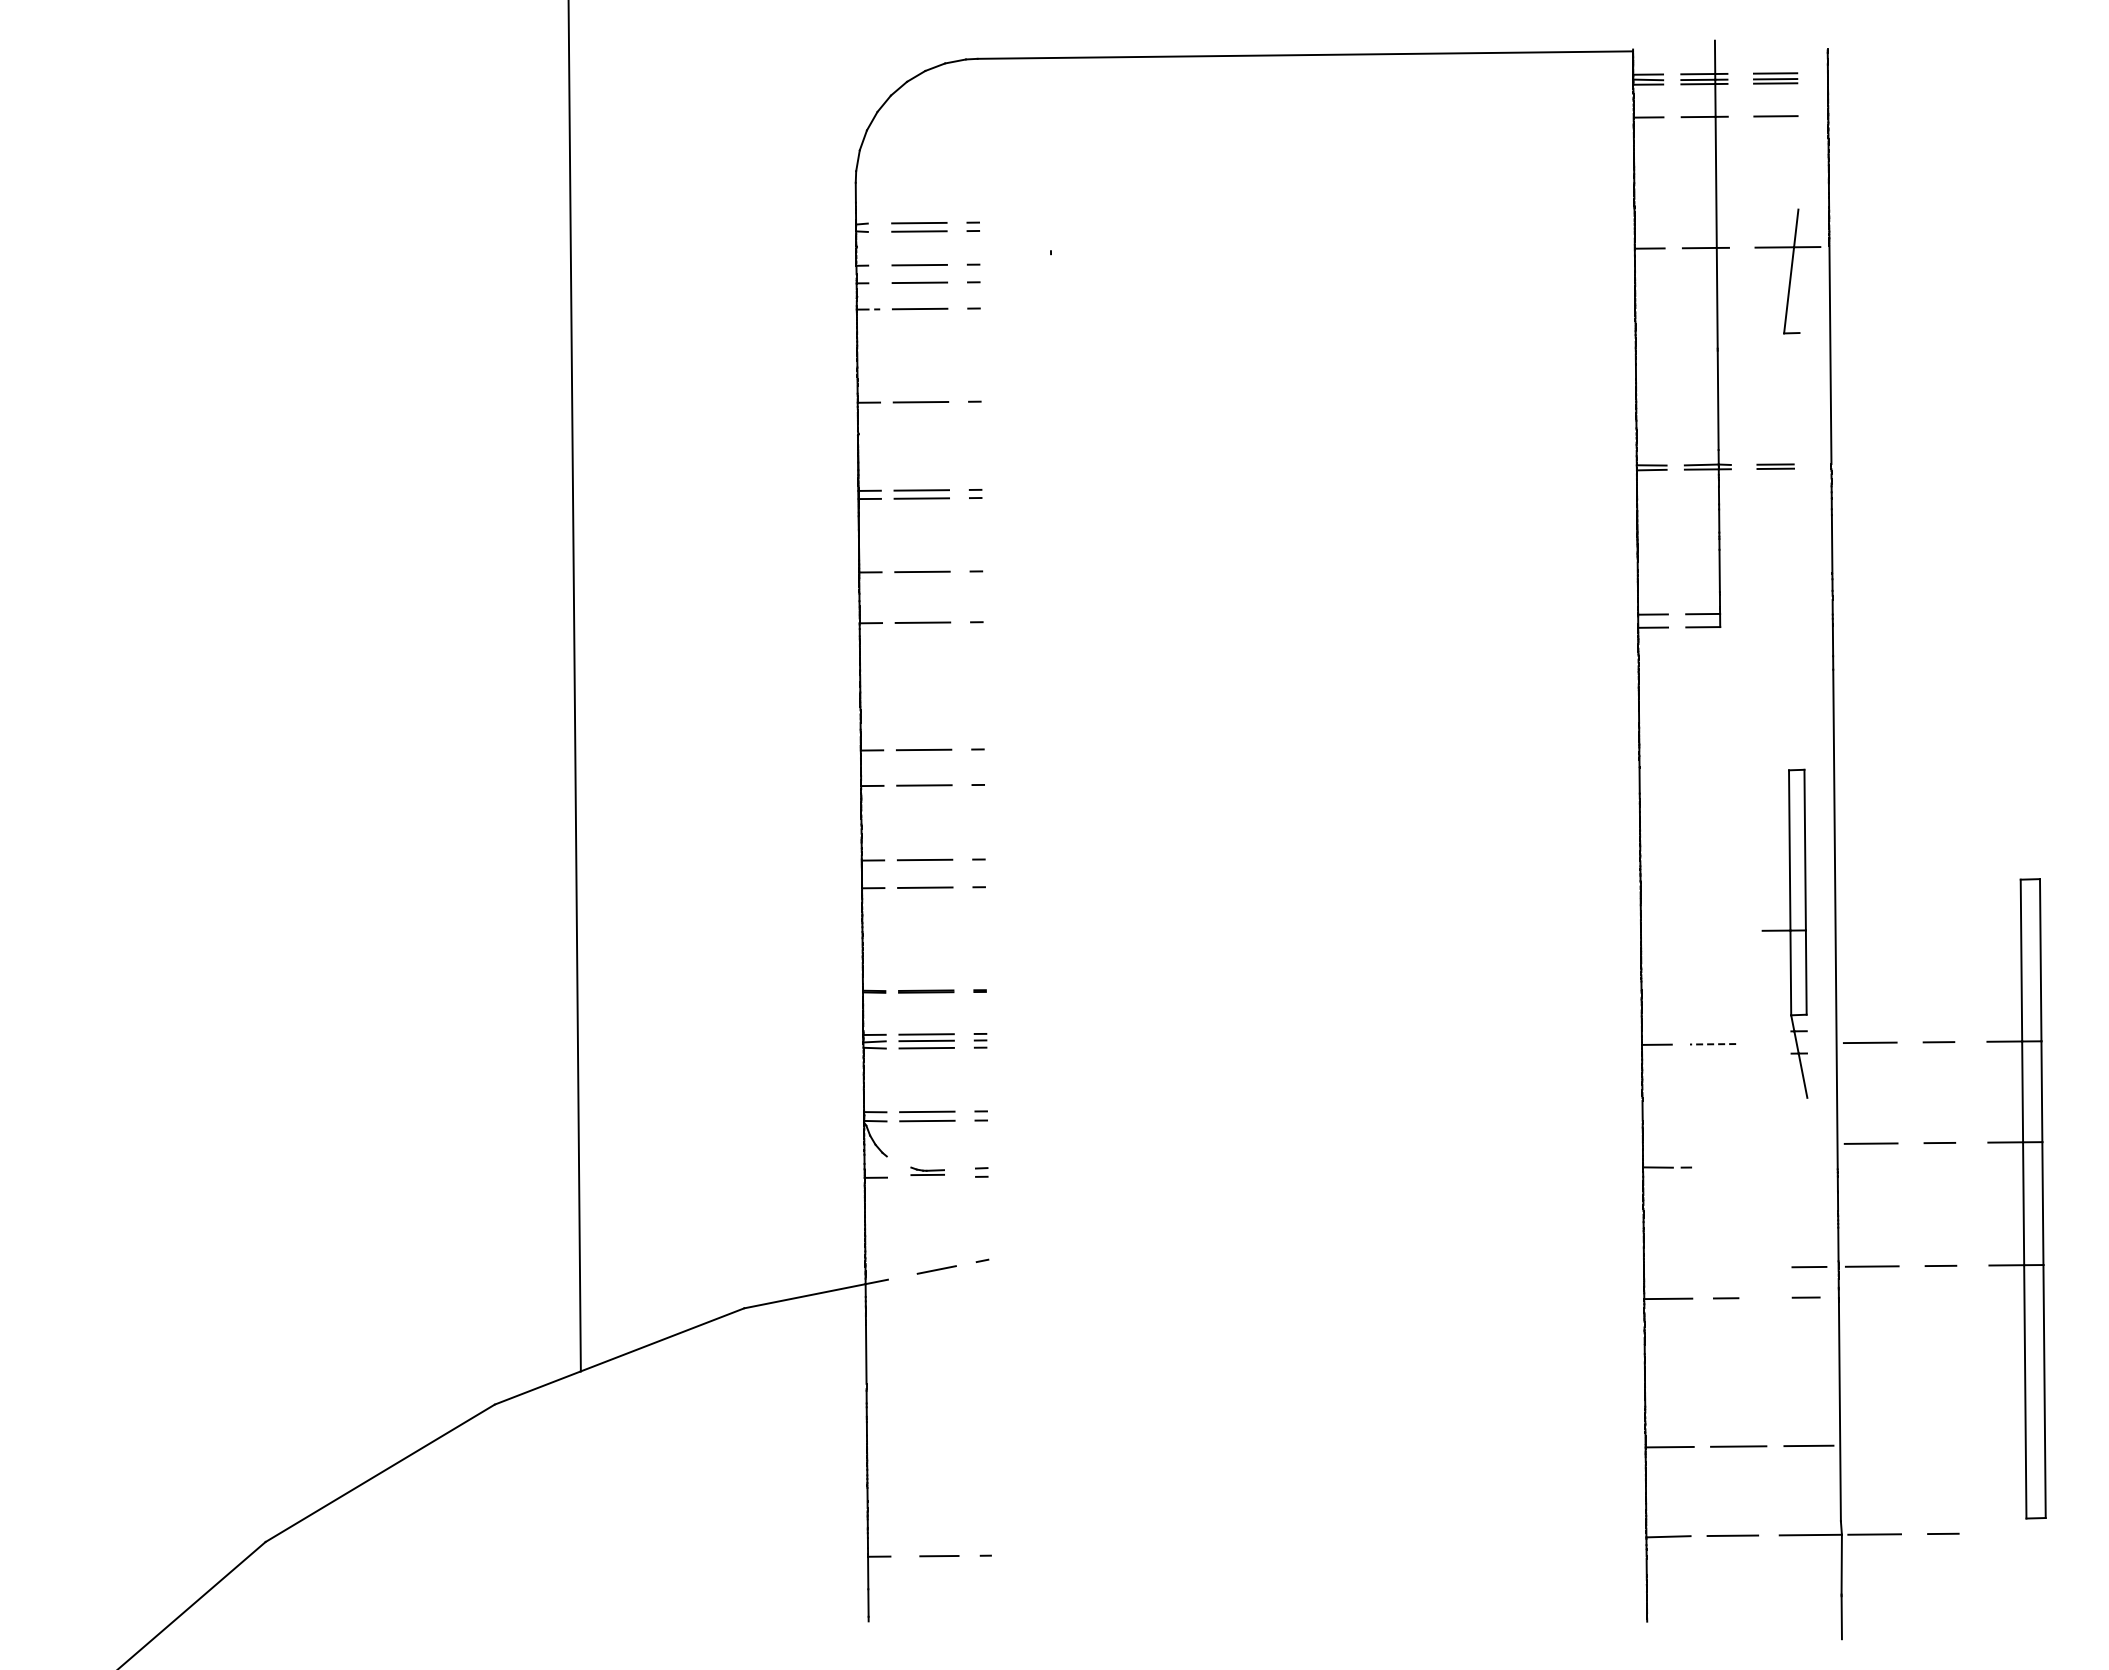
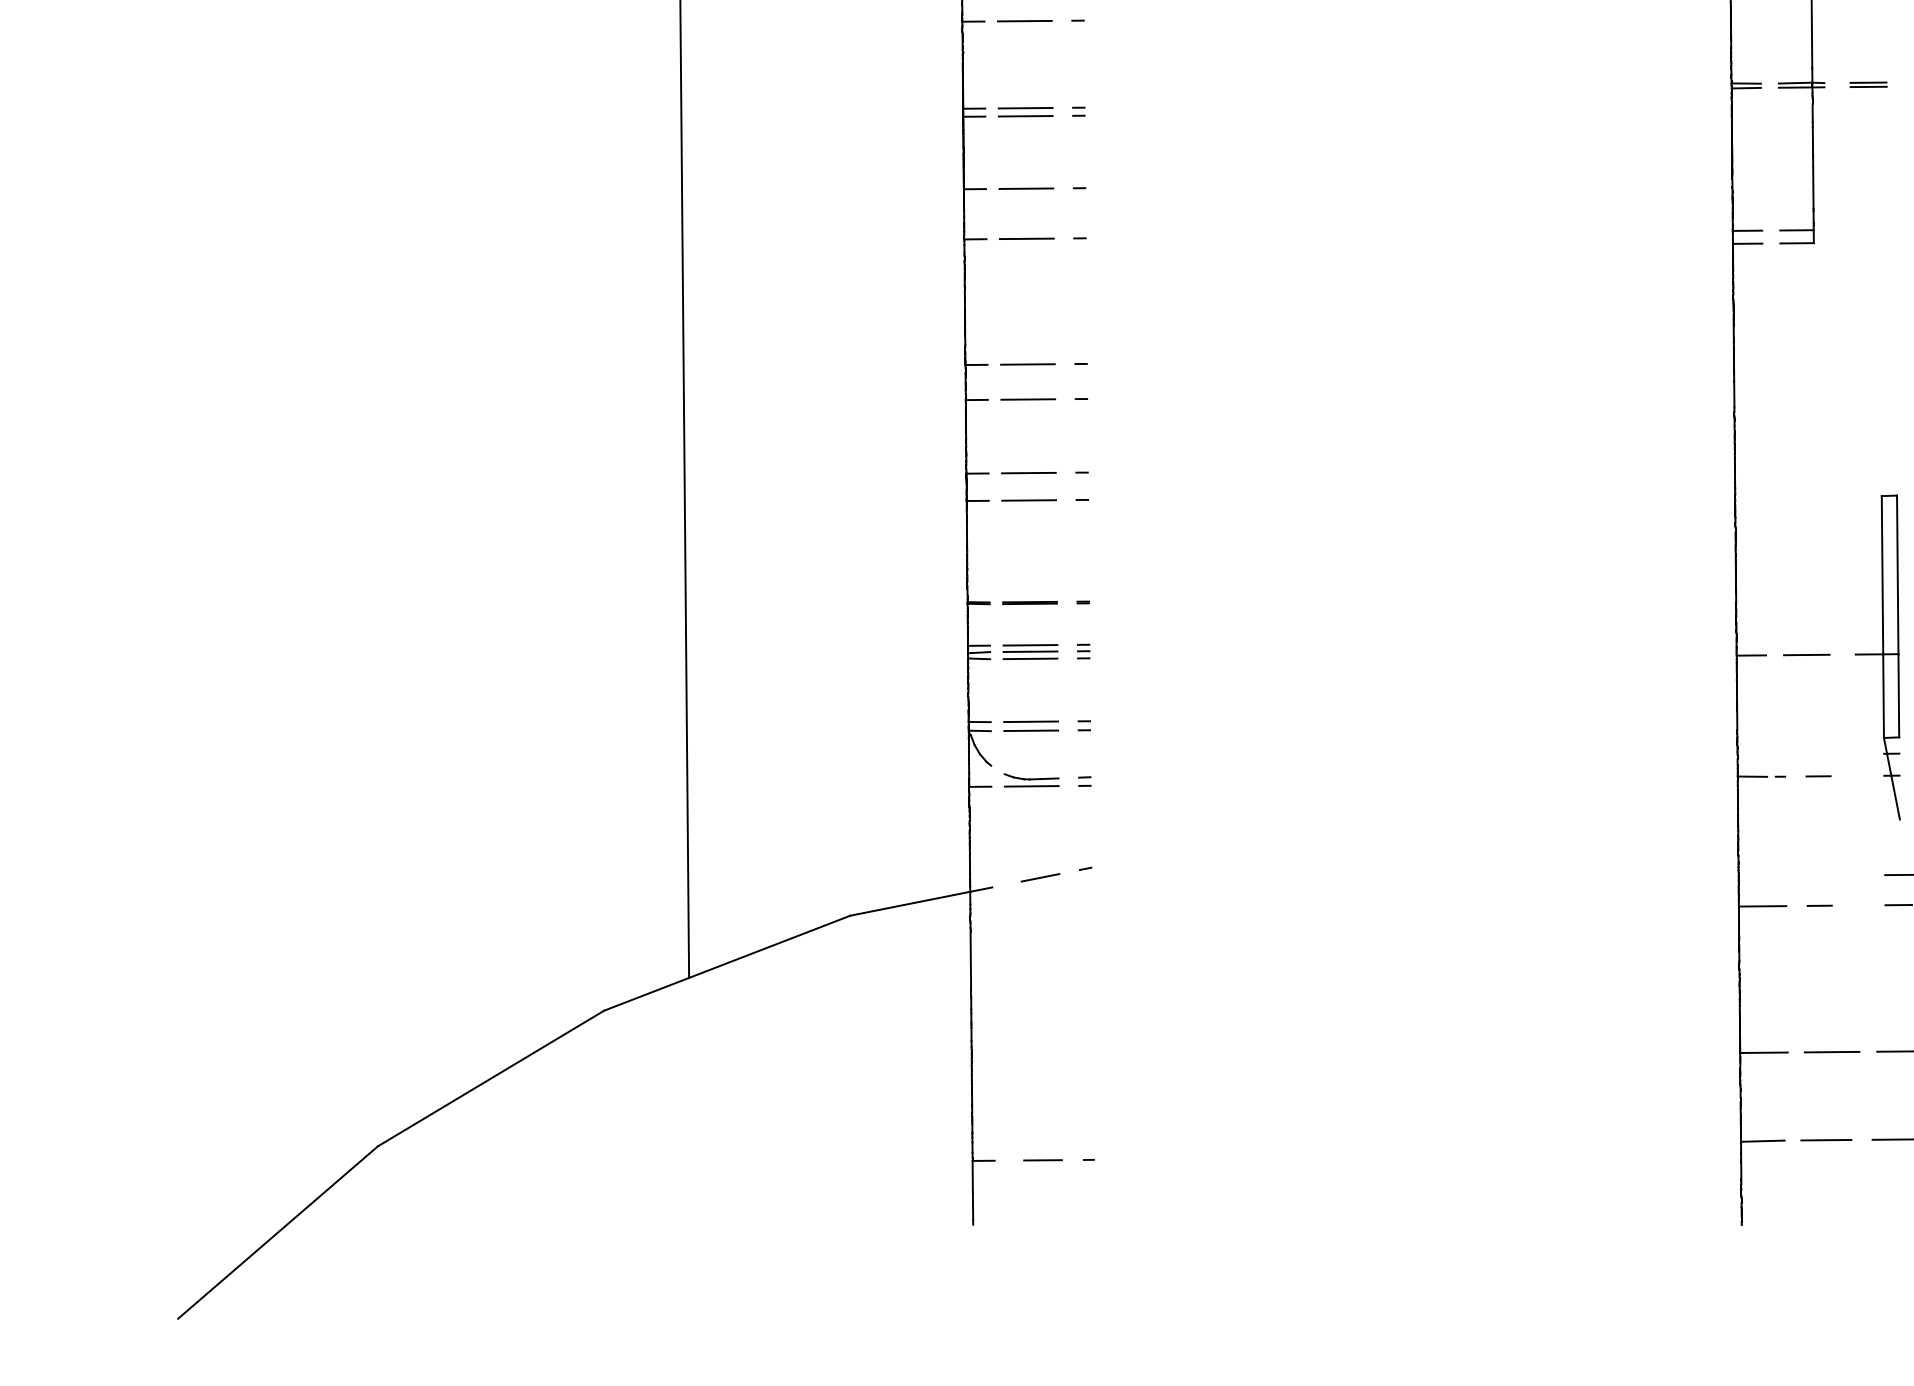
part: (1784, 933) -> (1877, 657), moved
line: (1712, 1044) -> (1806, 655), dashed -> solid
line: (1724, 1167) -> (1818, 776), added
part: (927, 1171) -> (1031, 780), size x1.67

